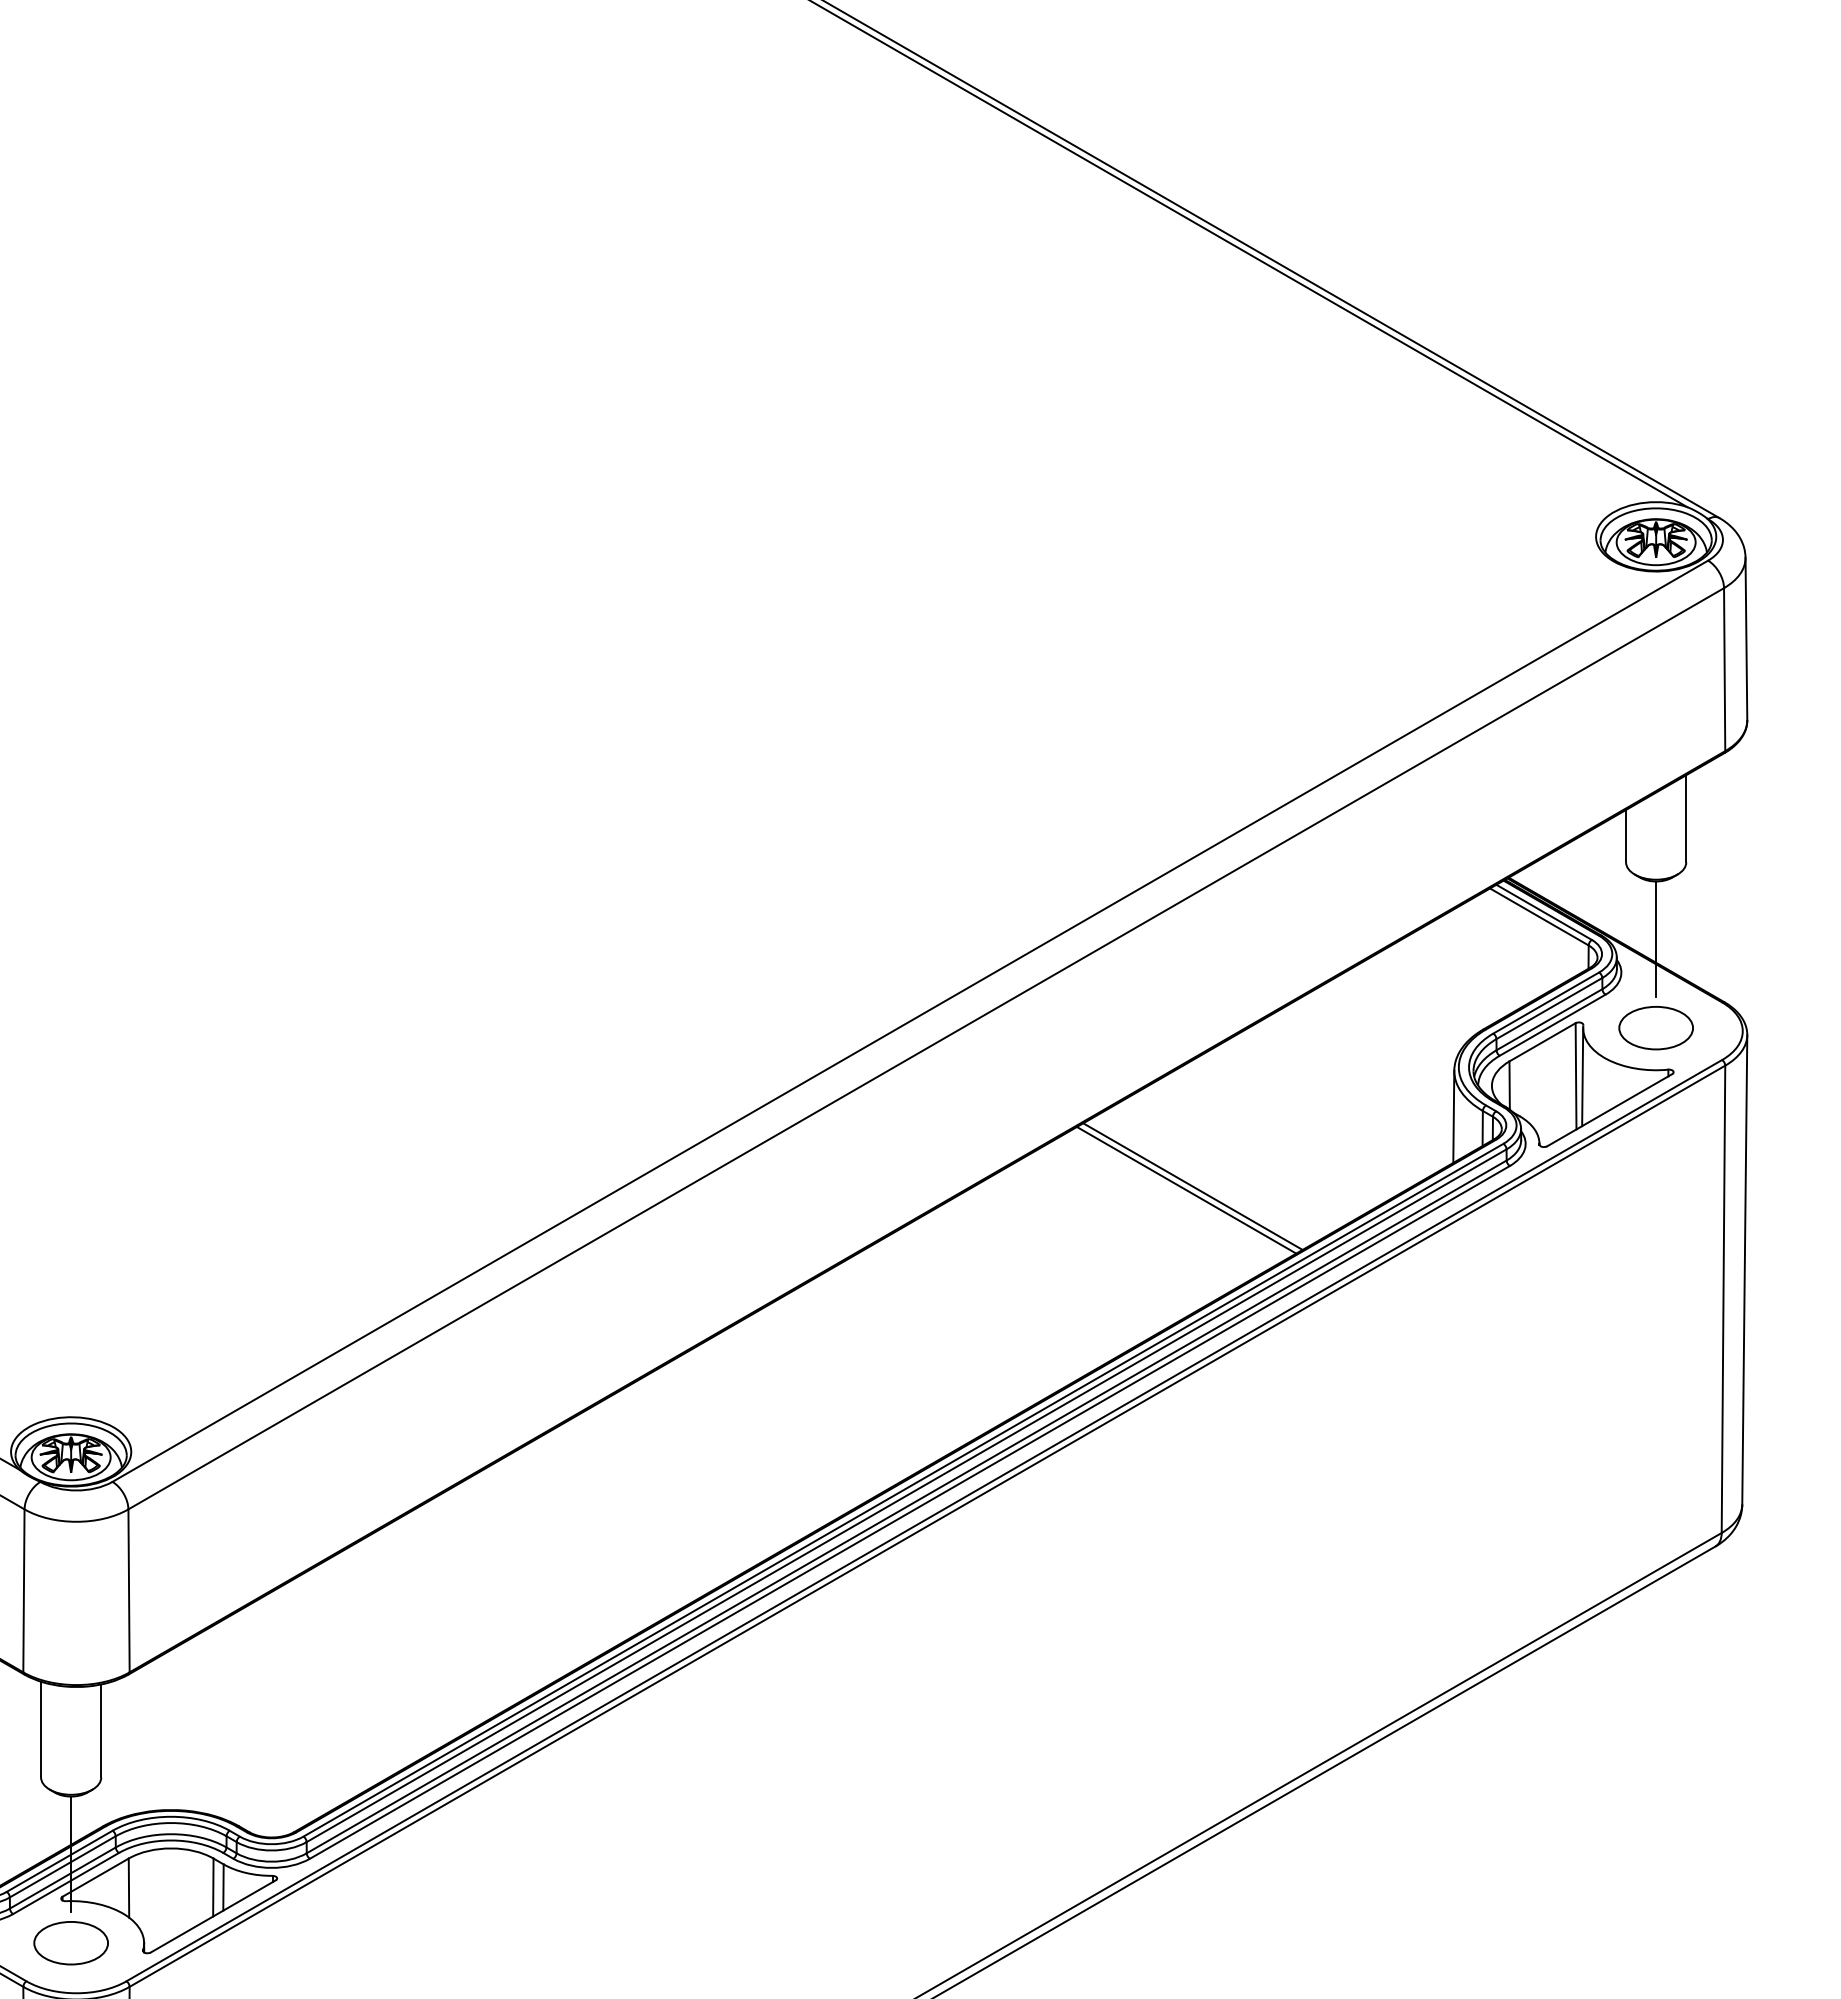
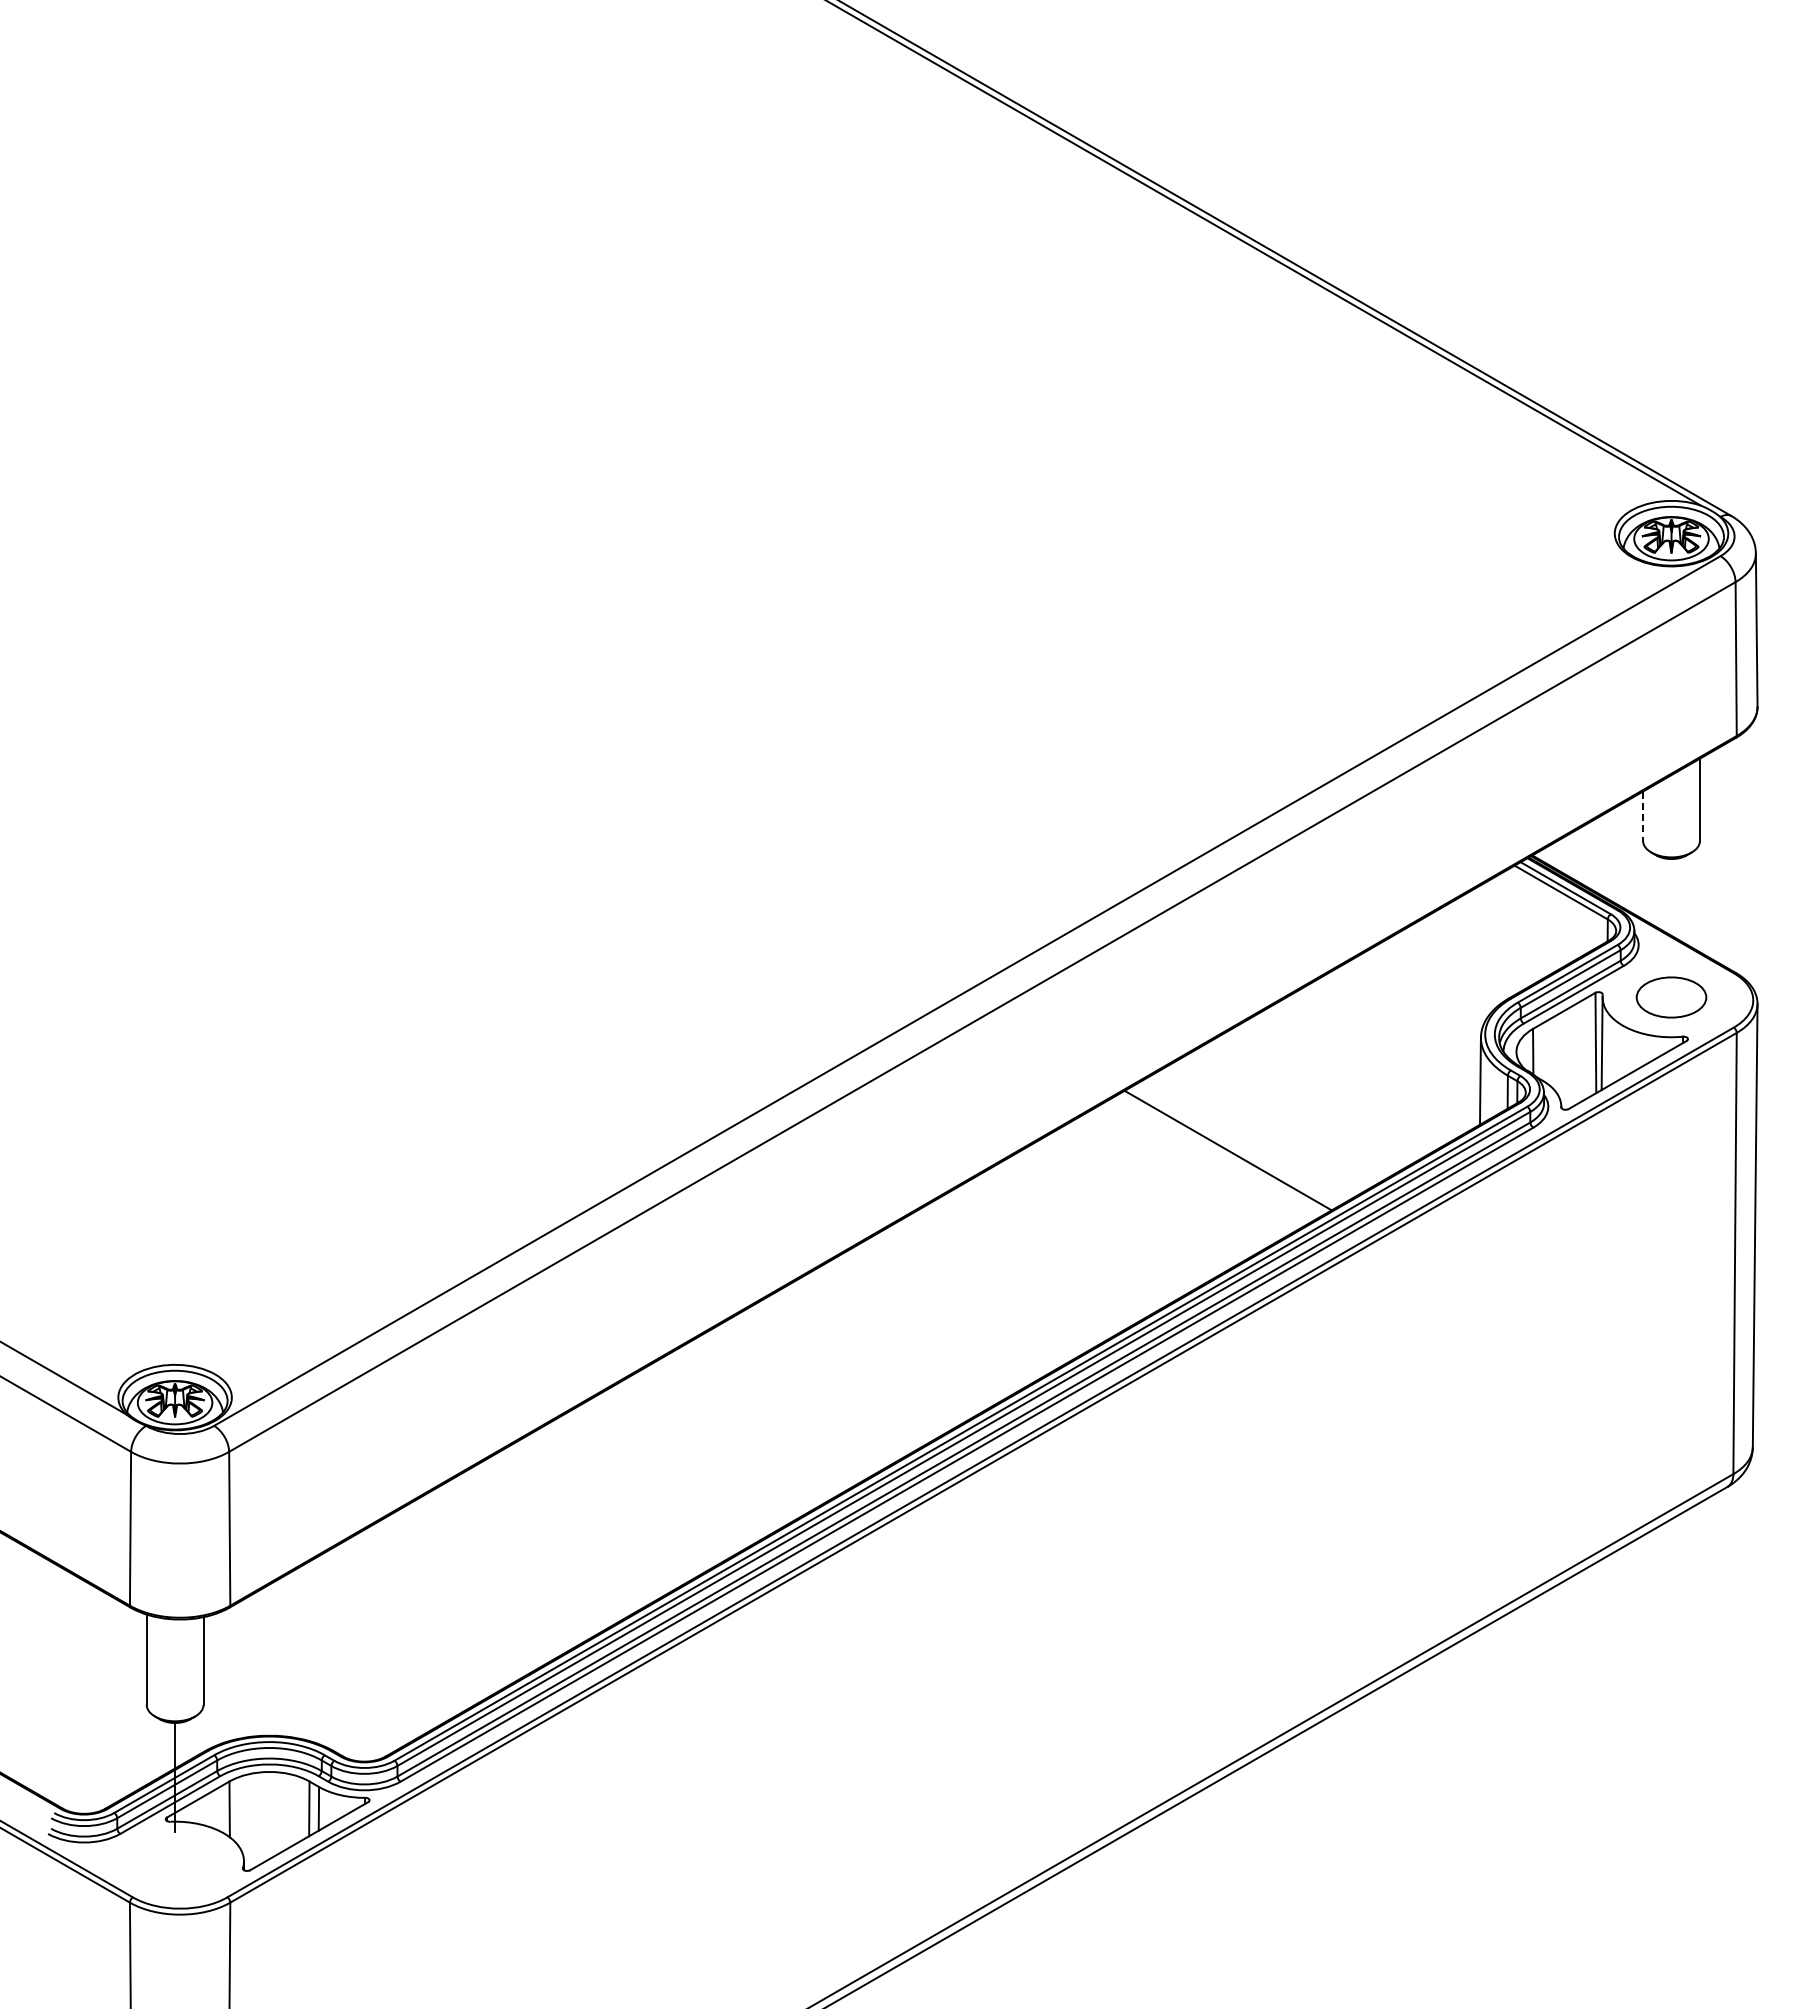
line: (1626, 836) -> (1643, 816), solid -> dashed
line: (1656, 939) -> (1671, 913), removed
line: (1192, 1185) -> (1233, 1146), removed
part: (70, 1943) -> (174, 1861), removed

